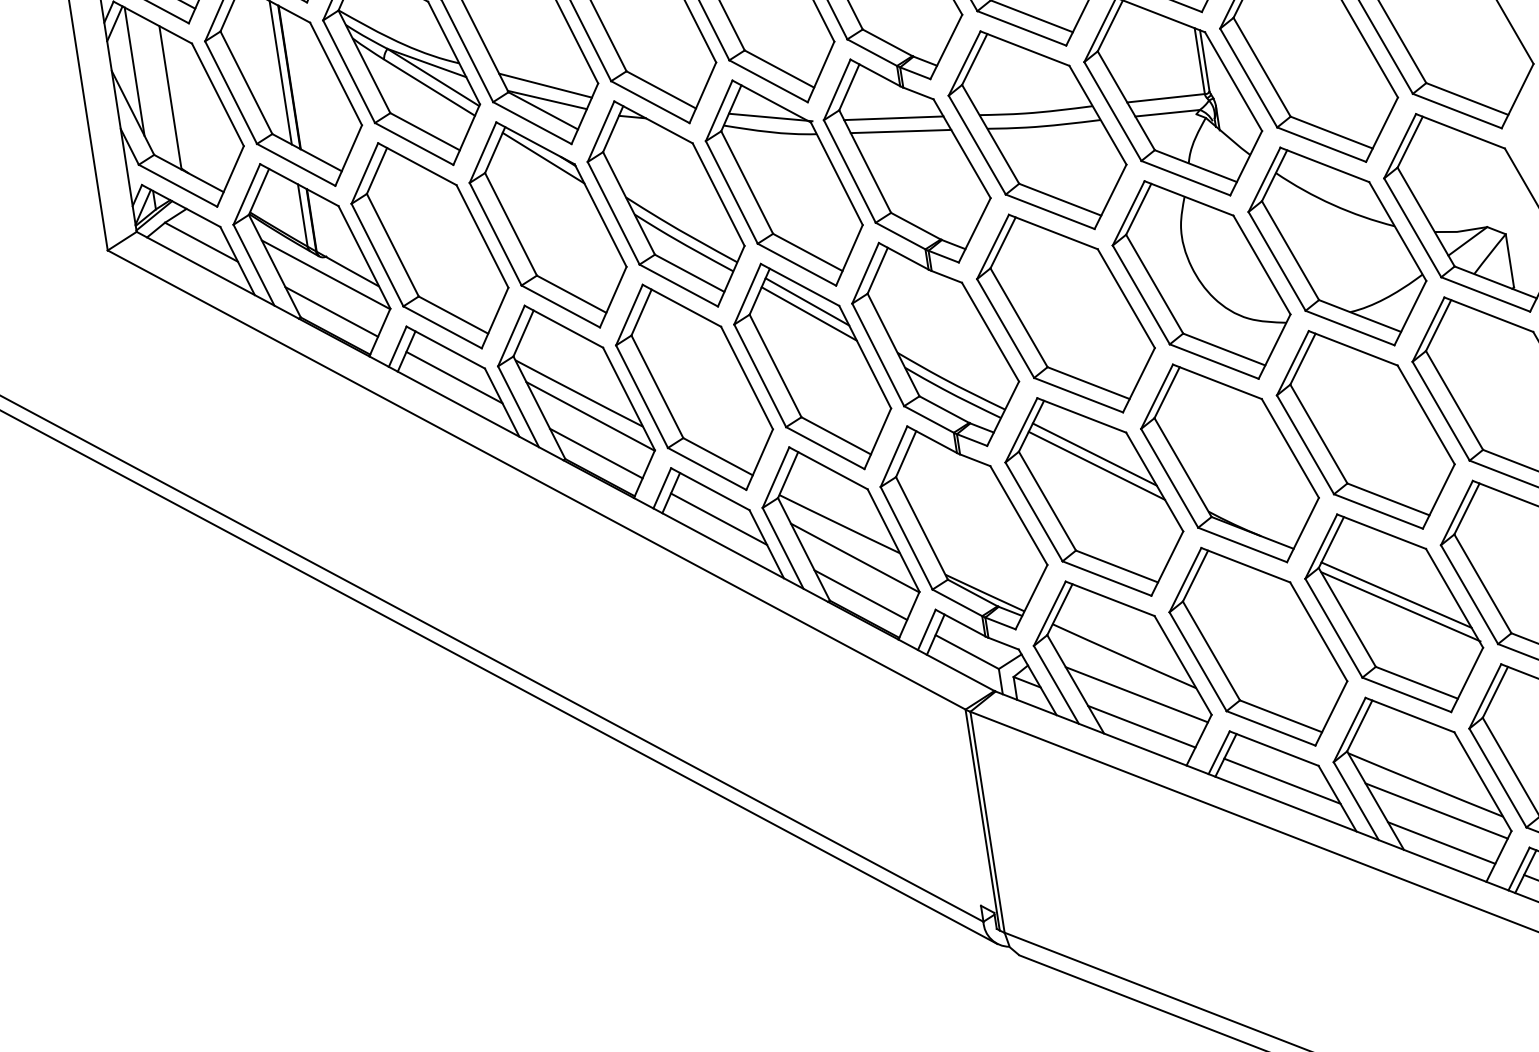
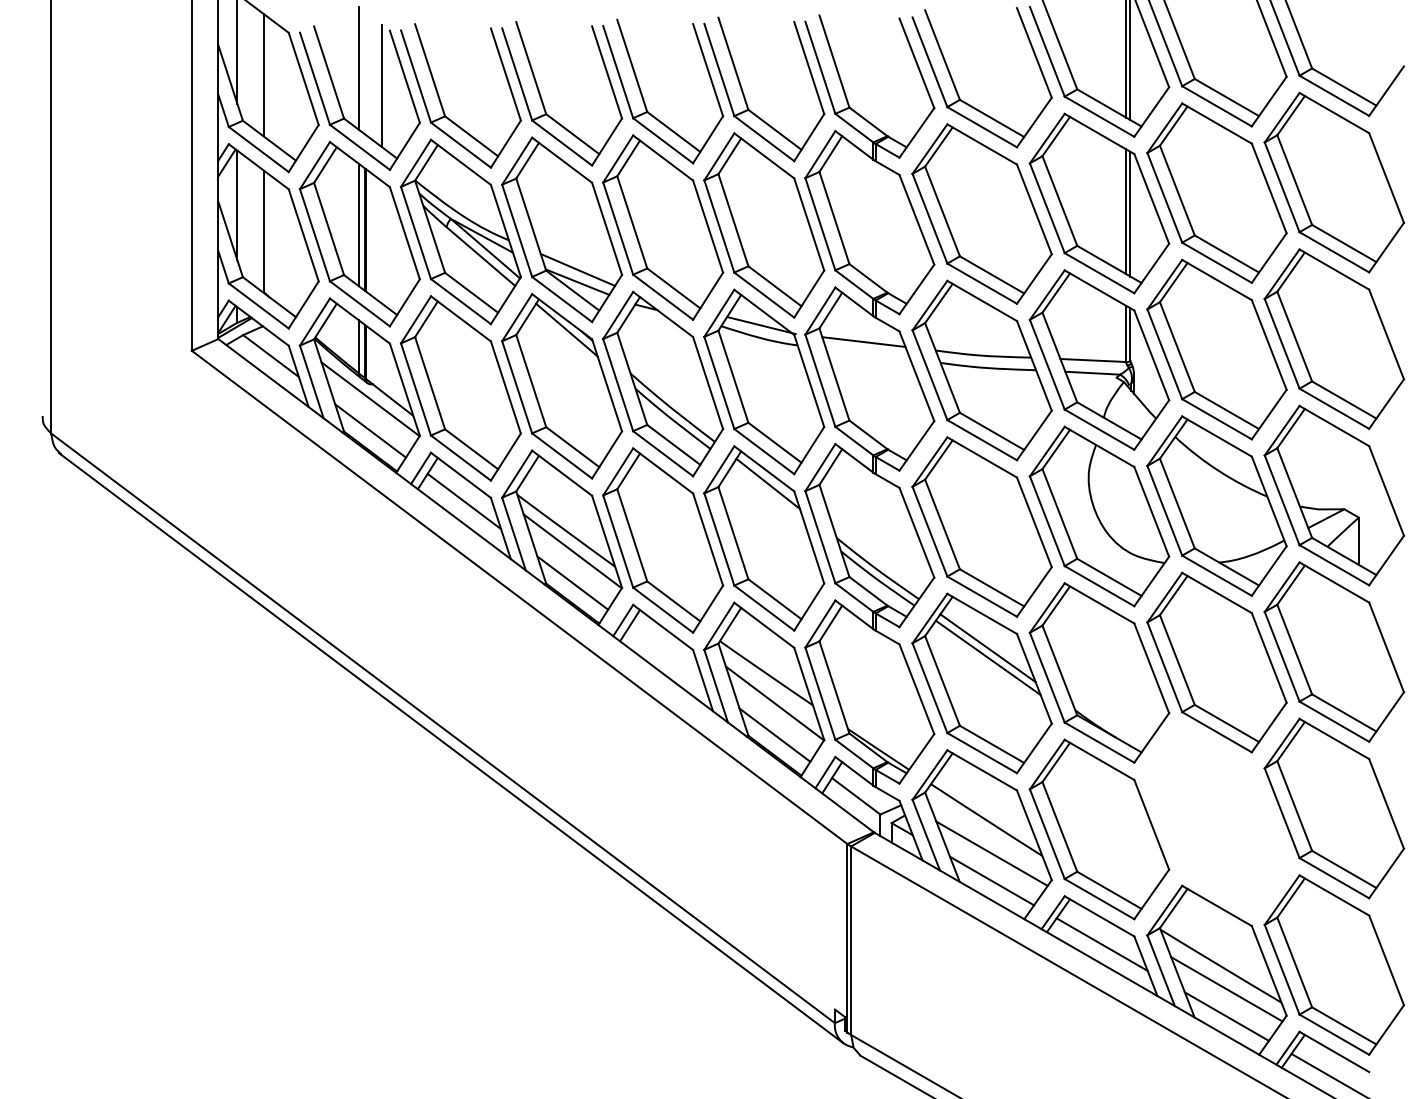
line: (901, 130) -> (868, 353), removed
line: (809, 313) -> (768, 493), removed
line: (718, 519) -> (666, 653), removed
part: (1393, 612) -> (1216, 818), removed

